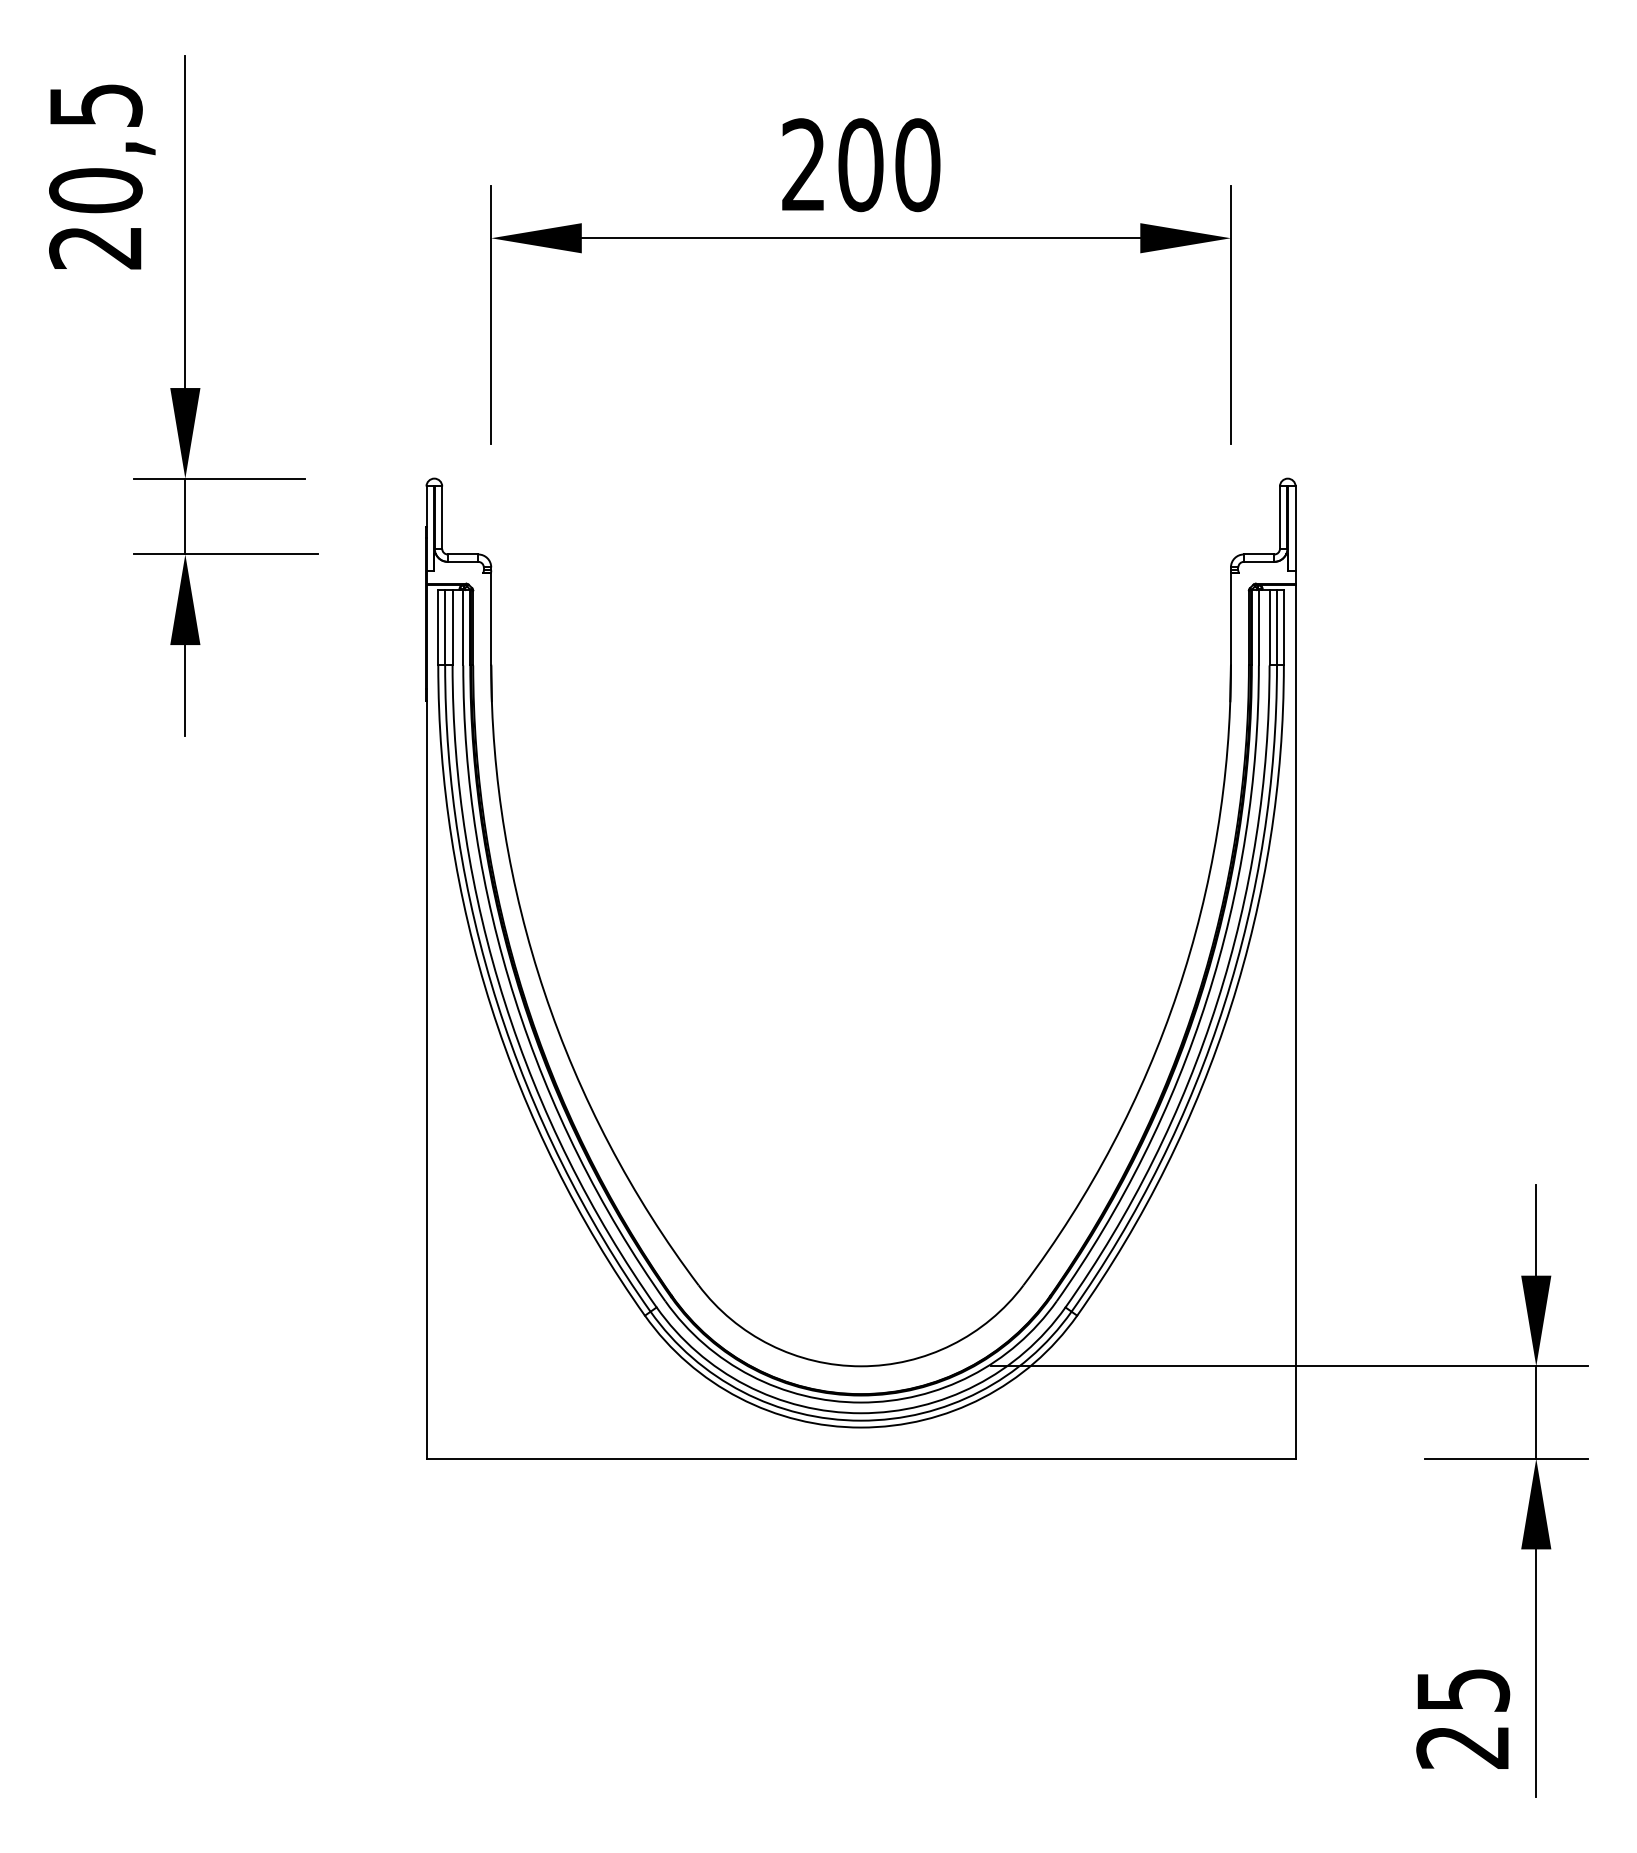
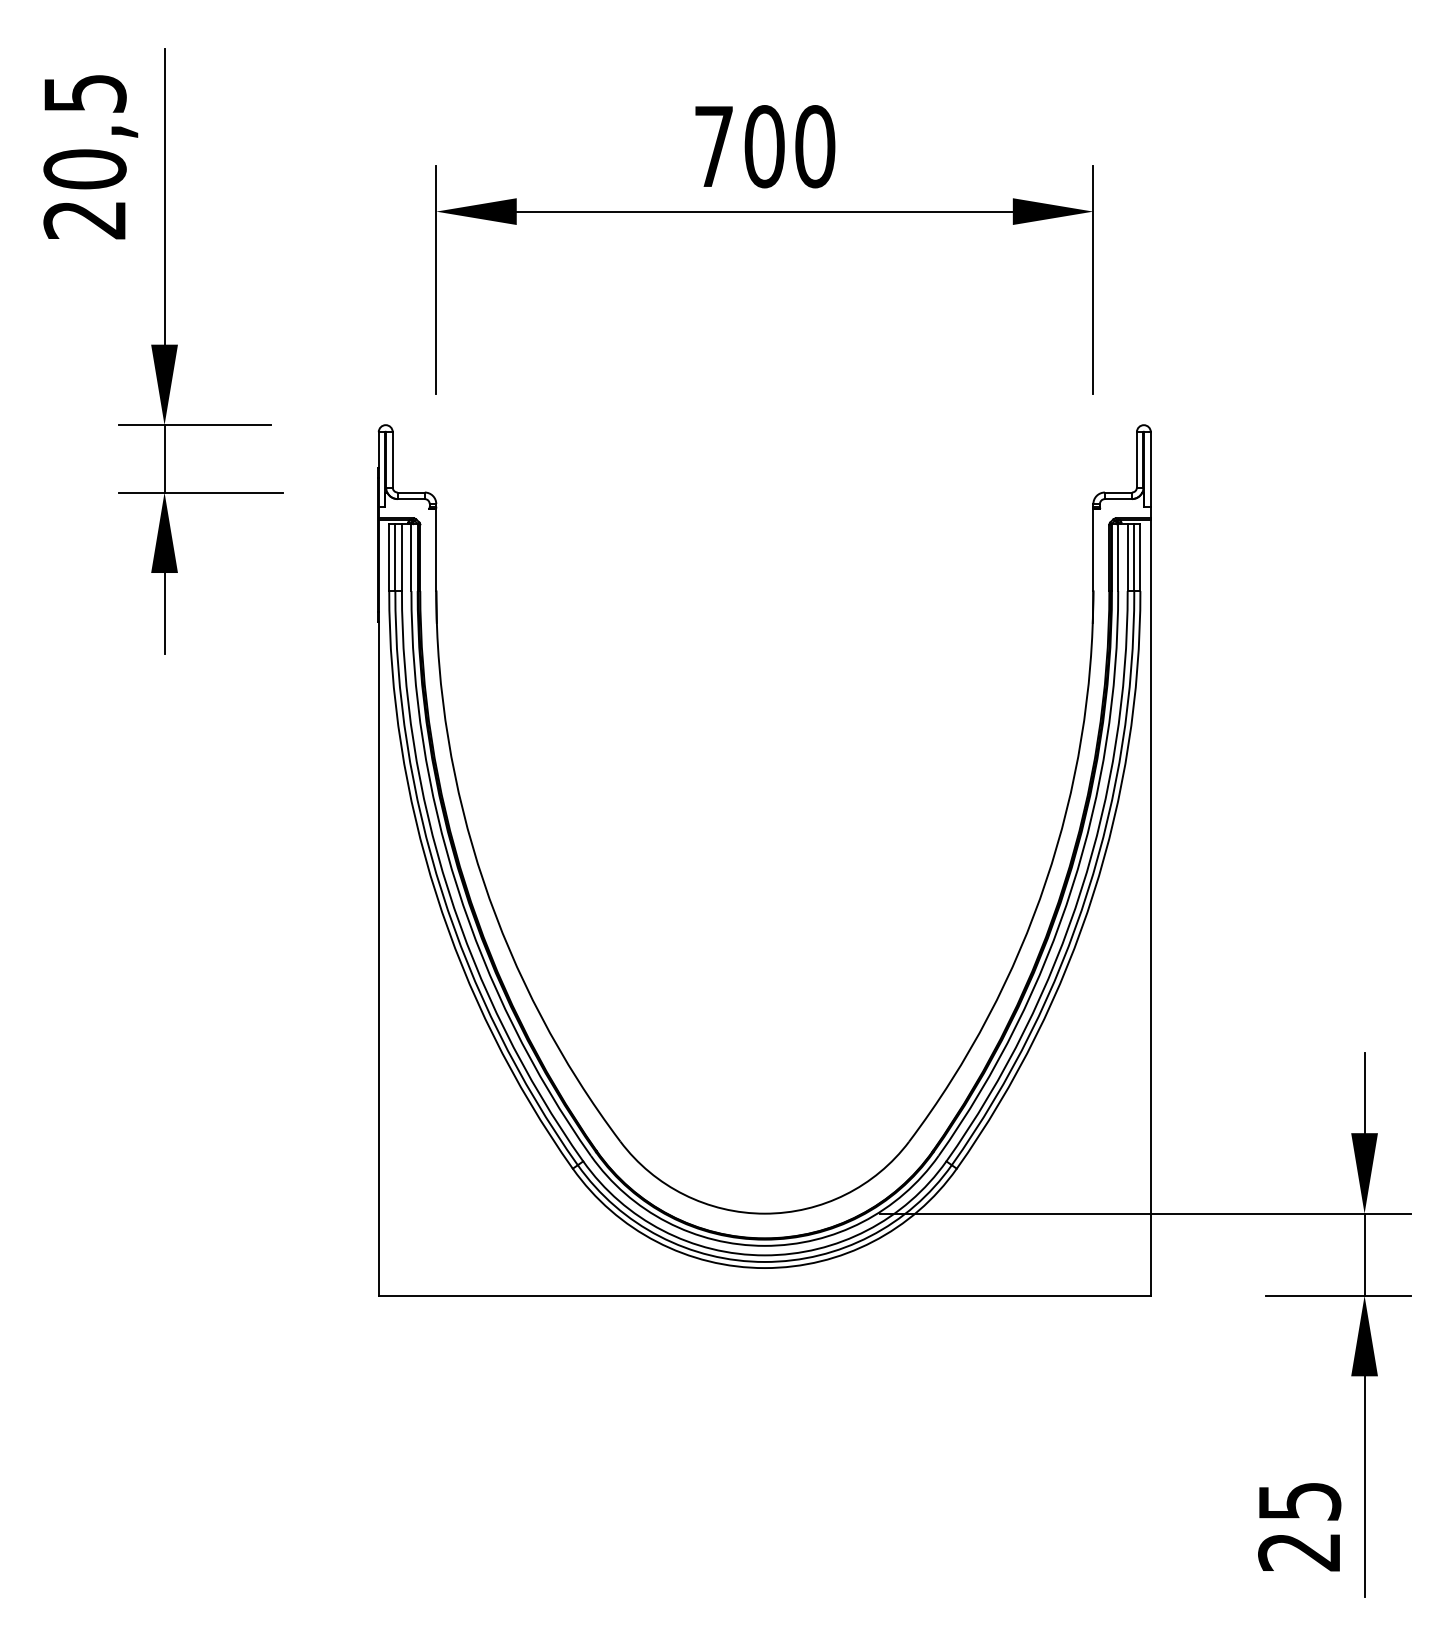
text: (803, 164) -> (713, 146), 200 -> 700

